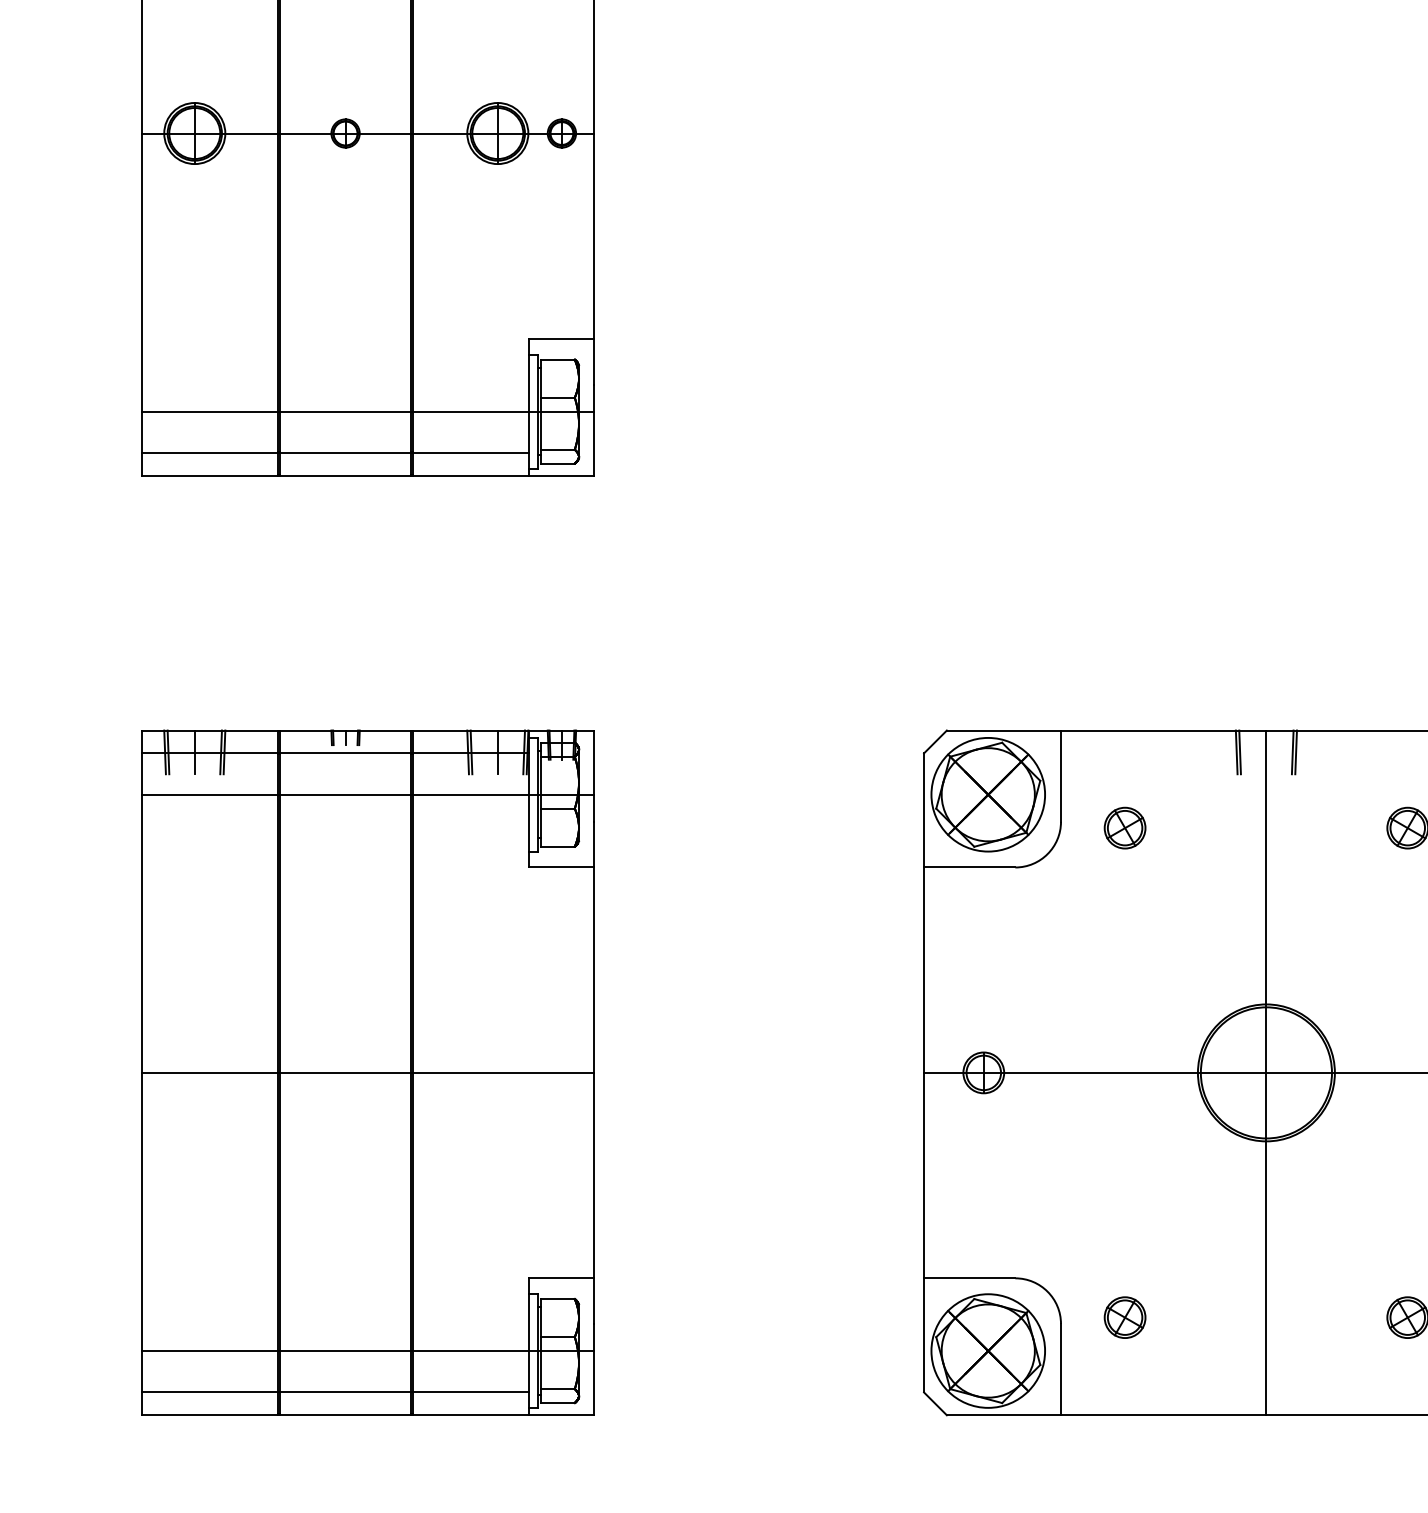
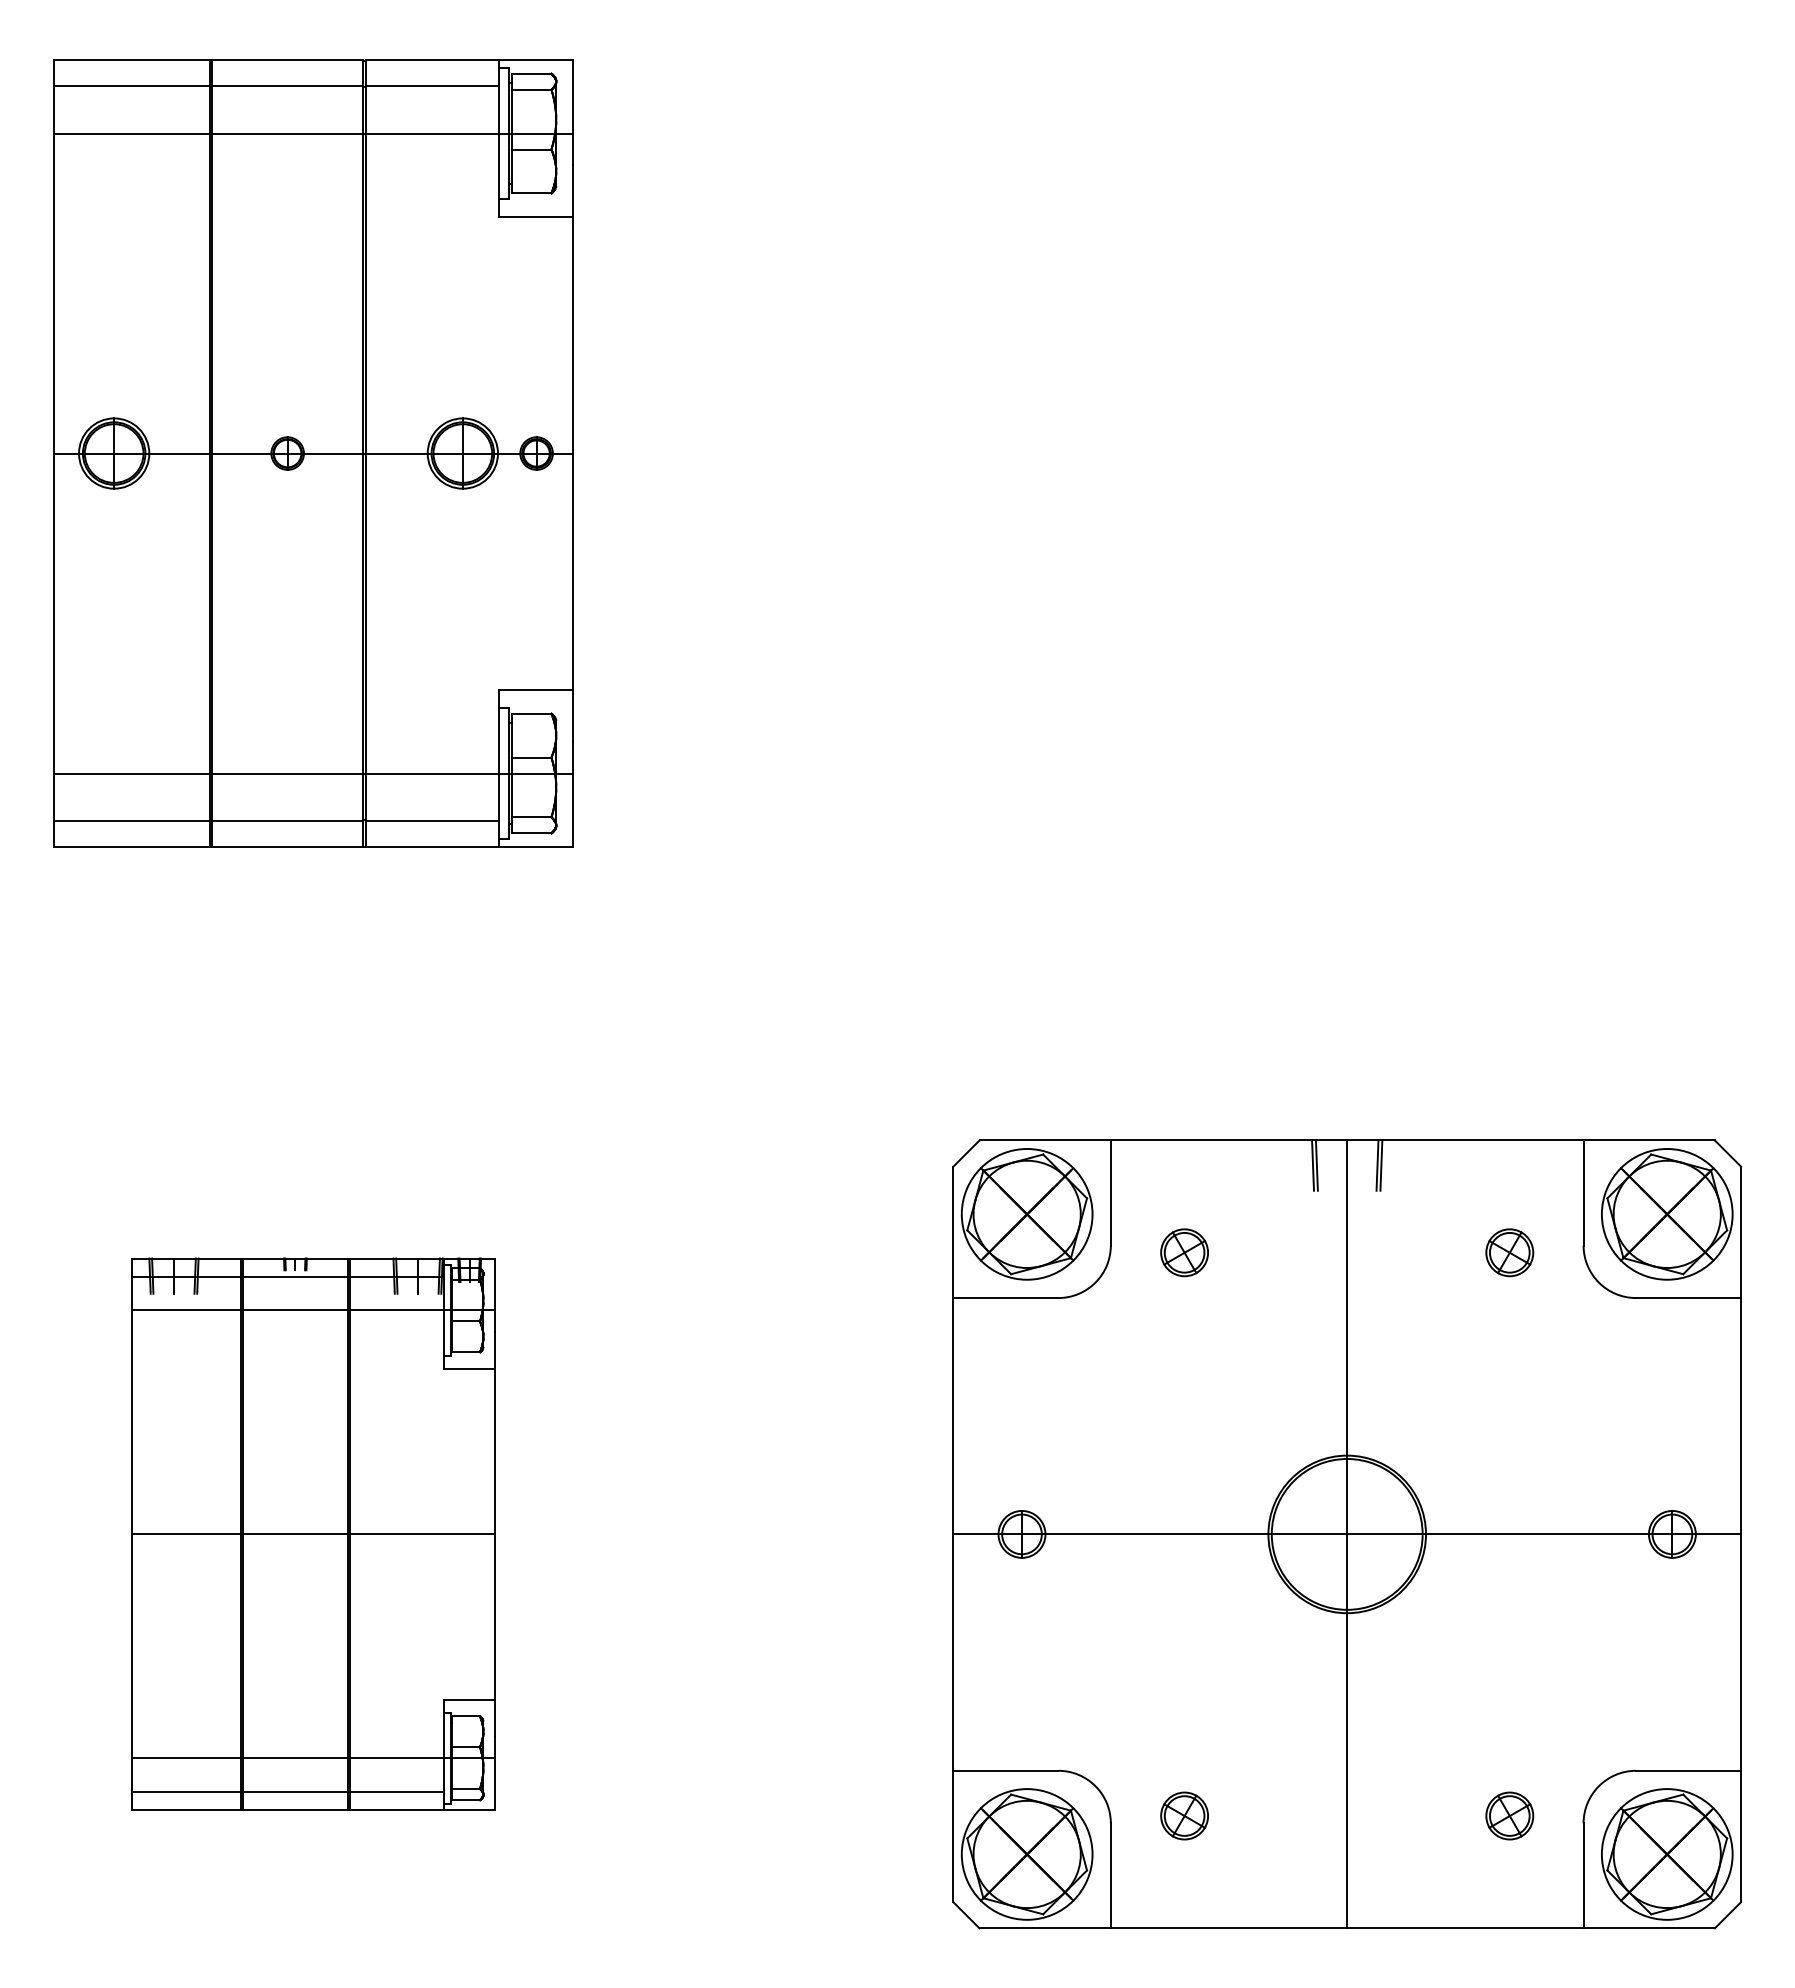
part: (368, 1072) -> (313, 1533), size x0.7

